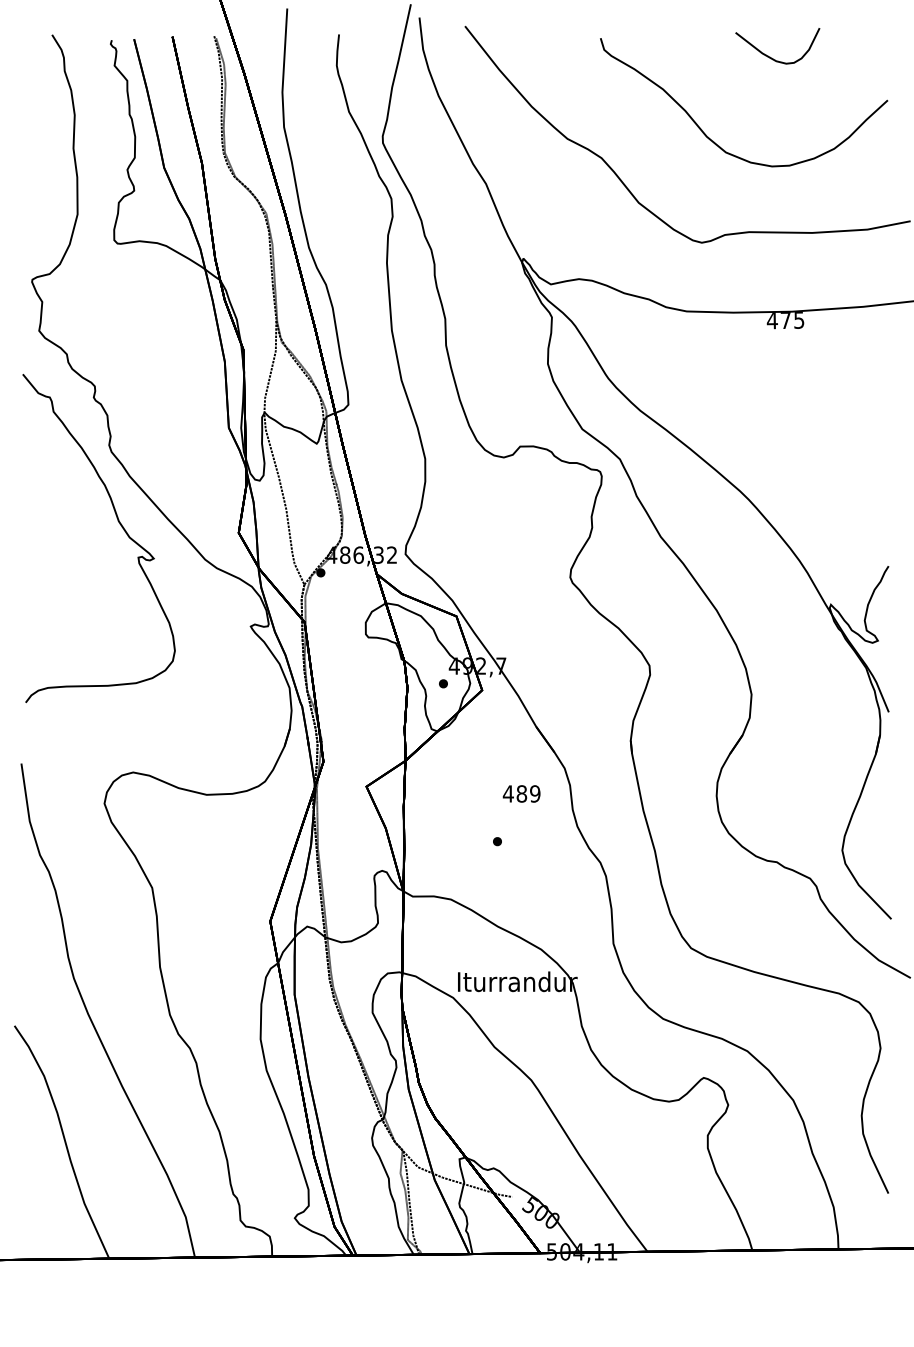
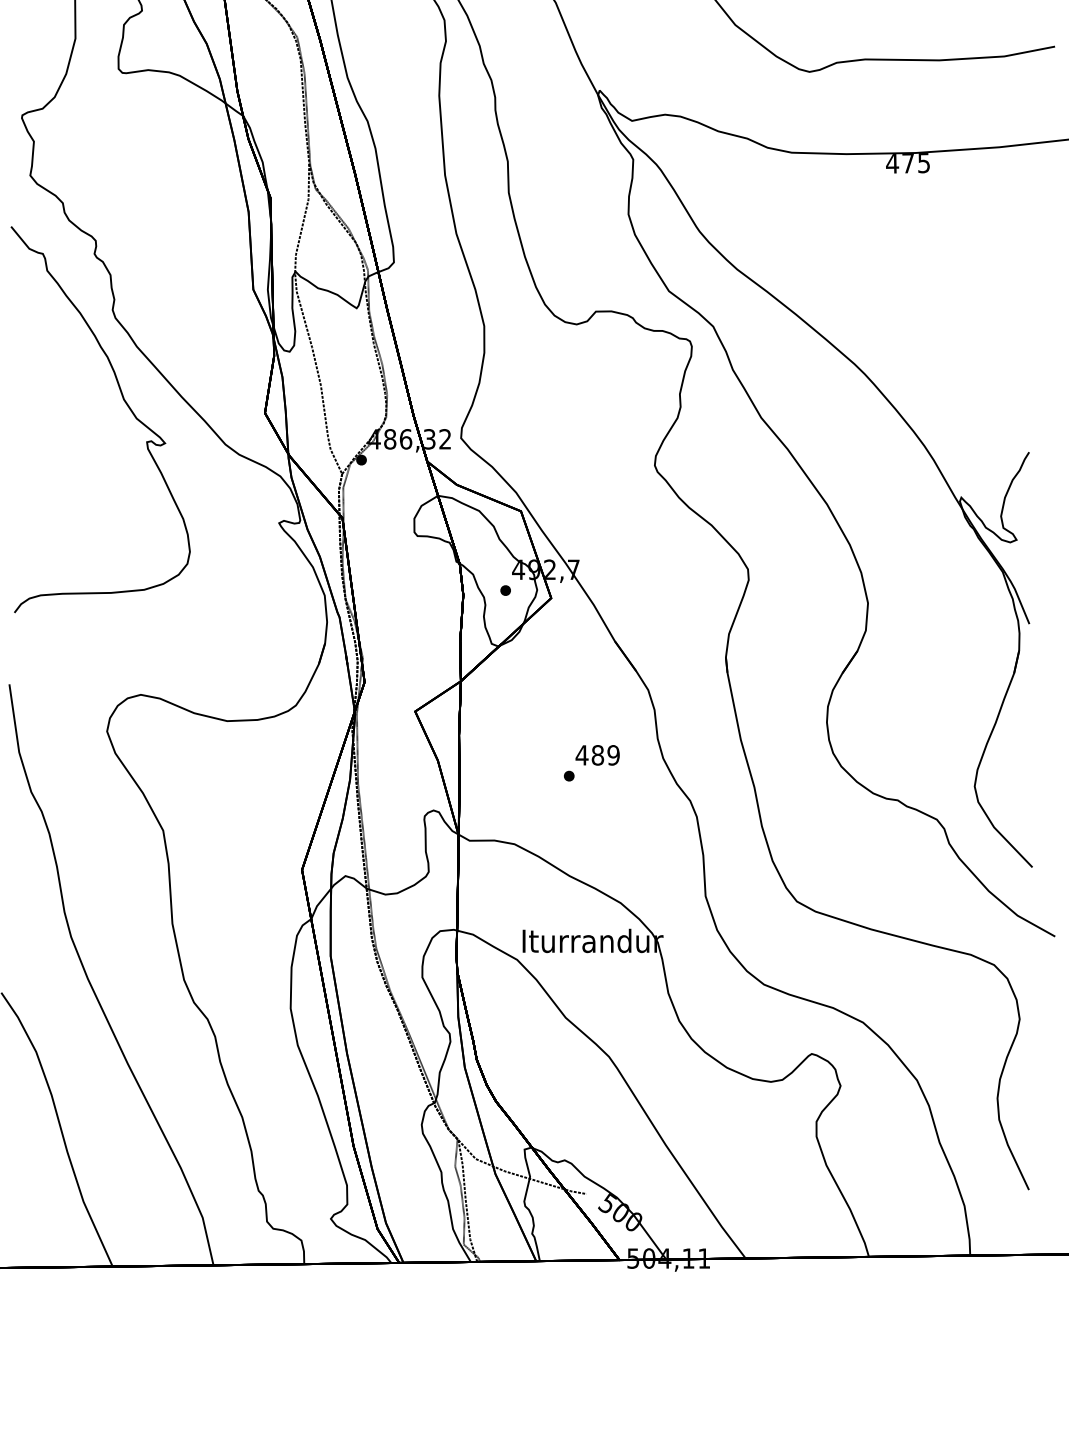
text: (521, 793) -> (597, 754), moved

